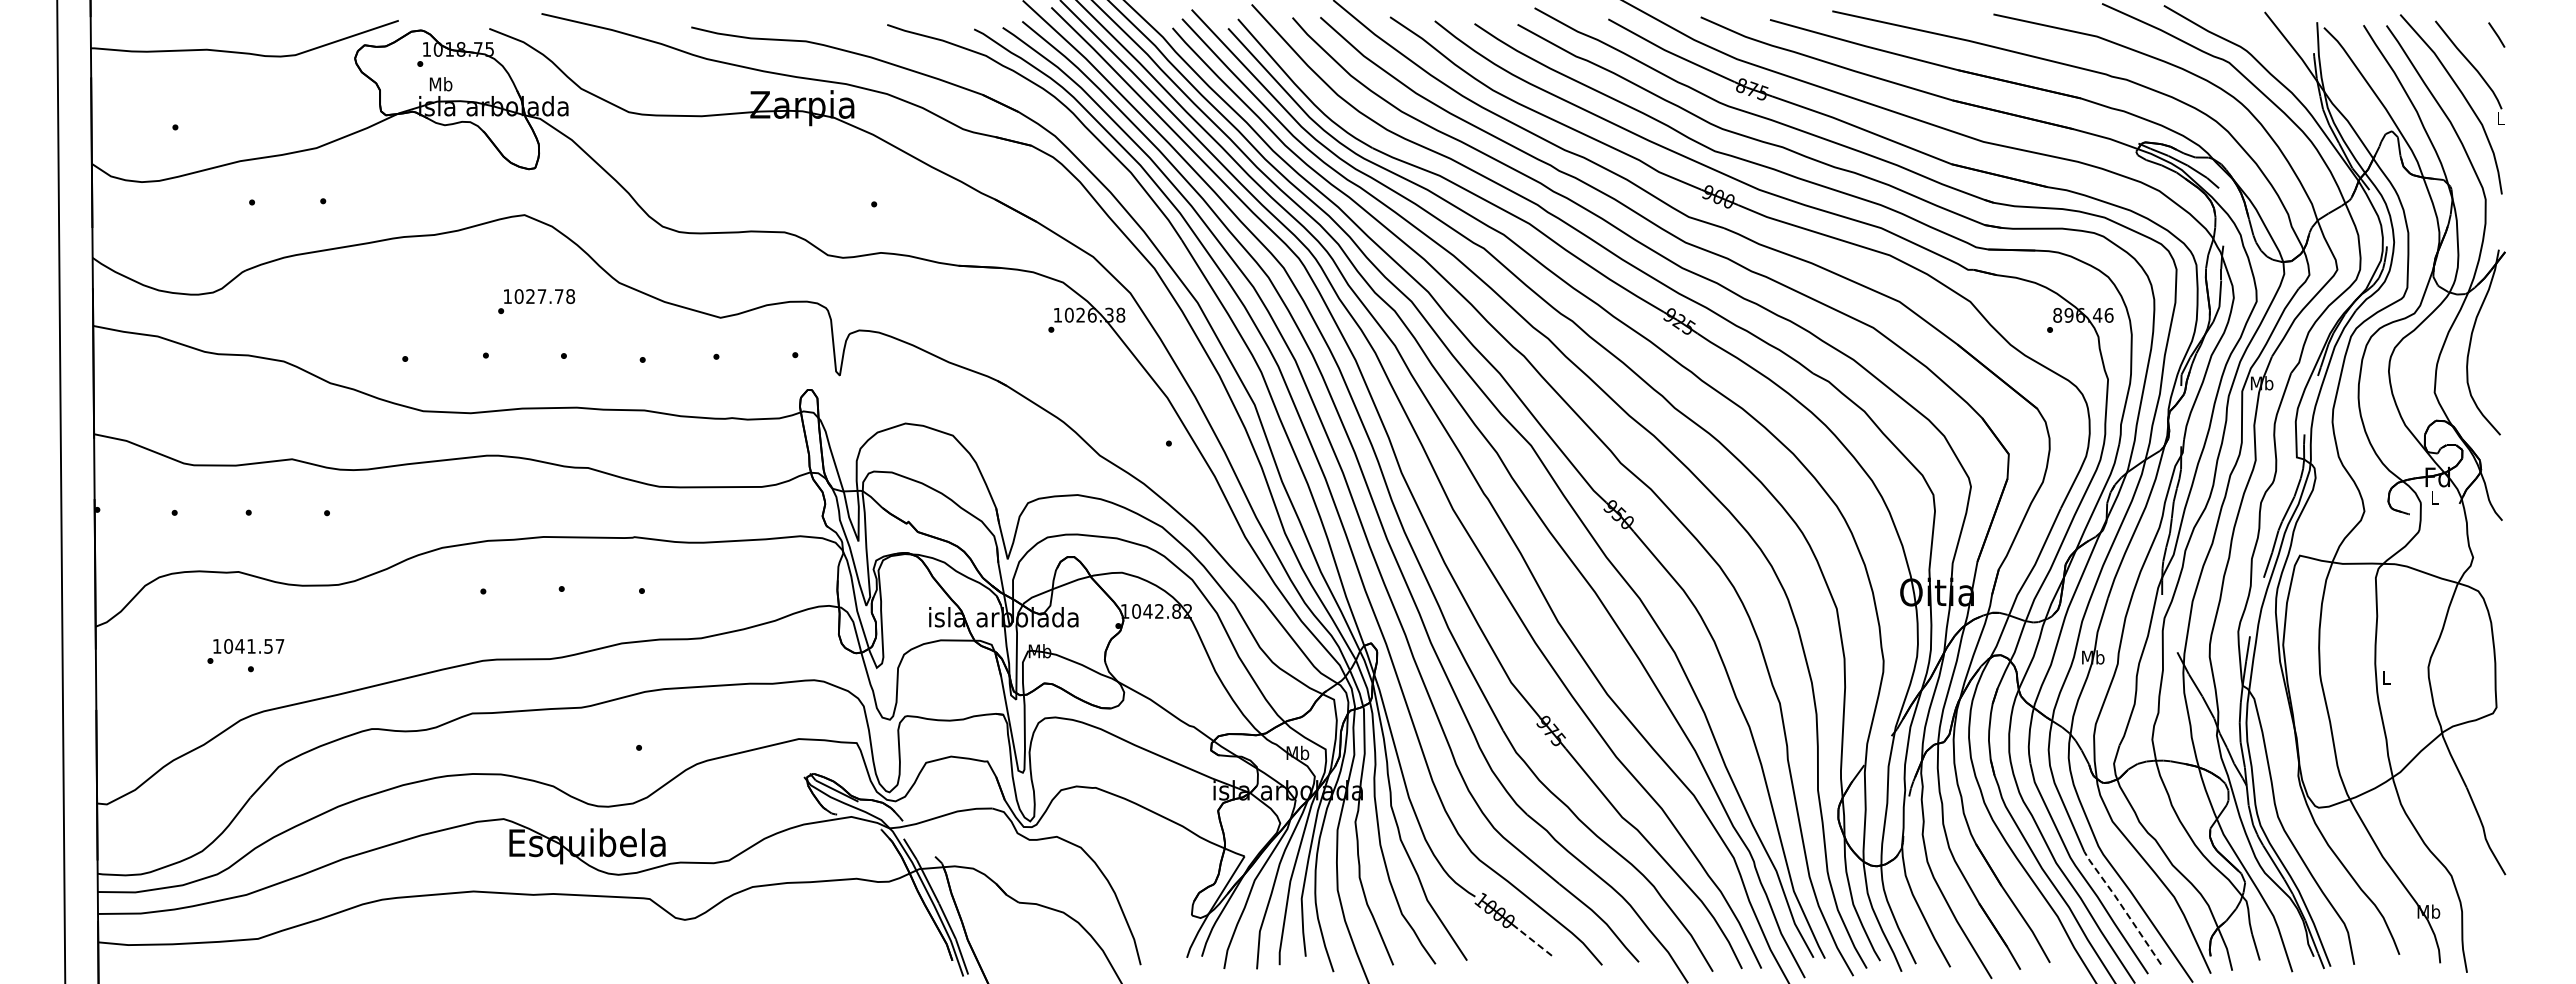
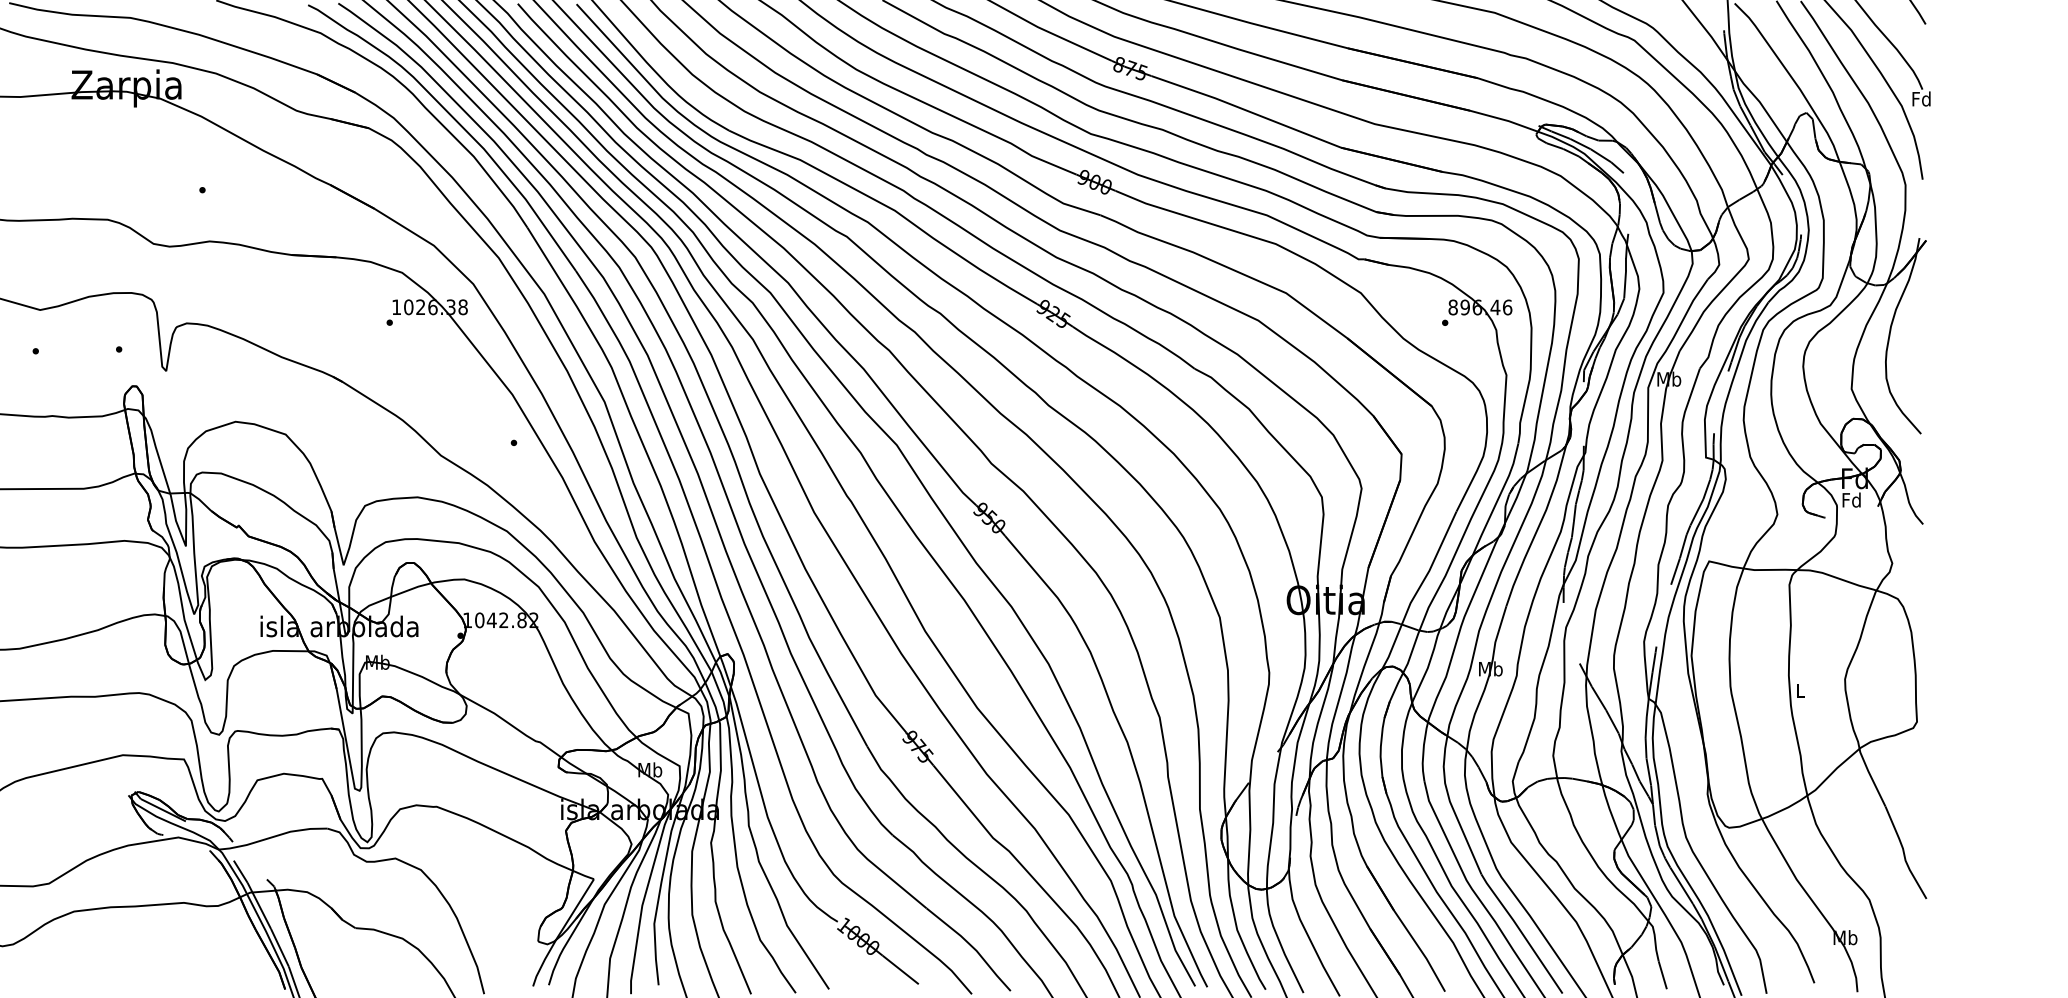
text: (2500, 118) -> (1921, 99), L -> Fd
text: (2434, 497) -> (1851, 499), L -> Fd
line: (2122, 906) -> (1521, 932), dashed -> solid
line: (1534, 942) -> (900, 970), dashed -> solid

